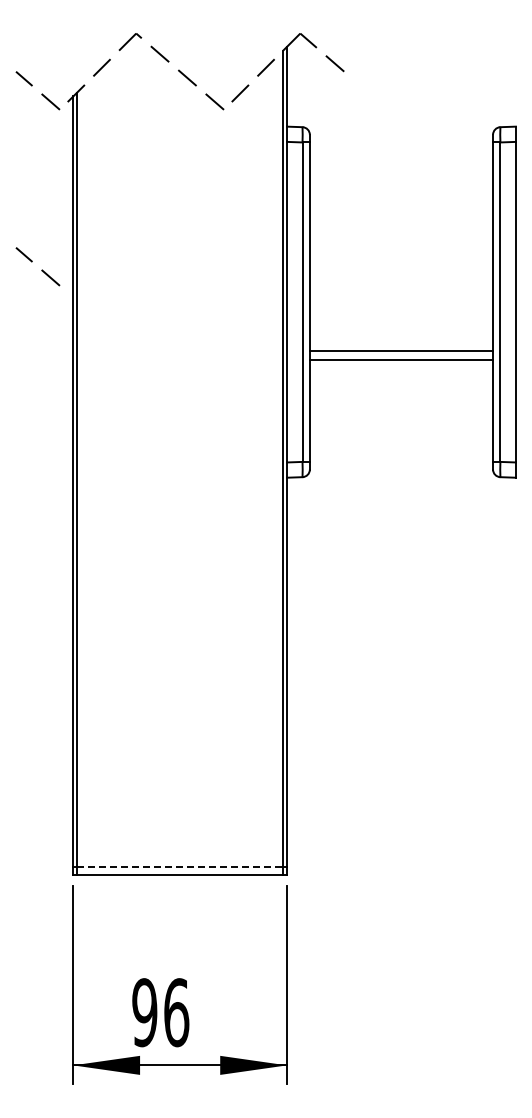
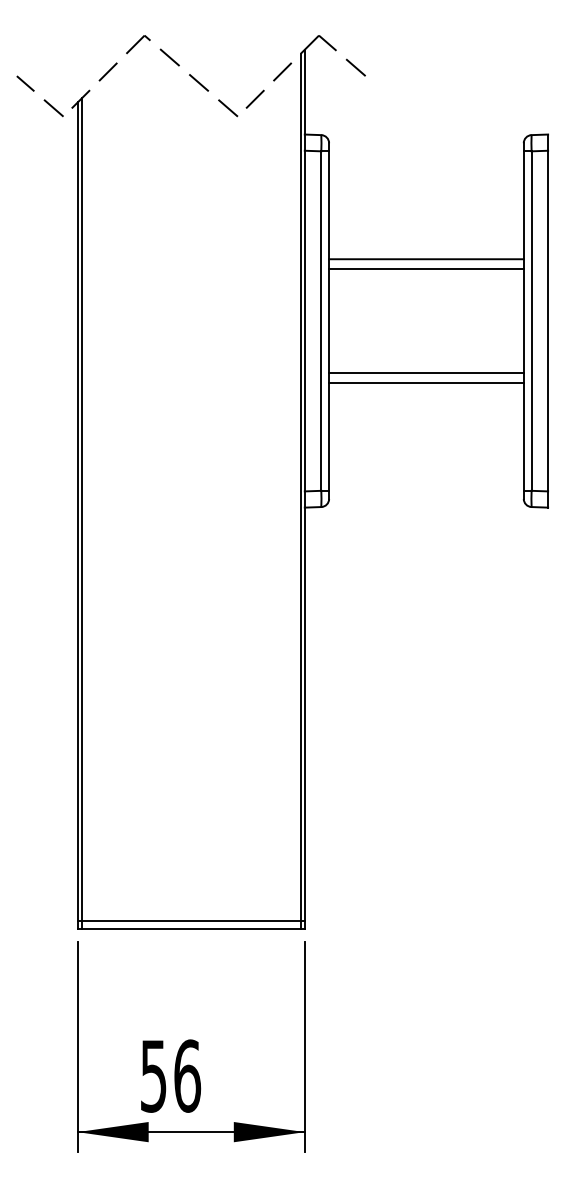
line: (401, 243) -> (426, 258), added
line: (401, 253) -> (426, 269), added
line: (41, 270) -> (43, 287), removed
line: (180, 866) -> (191, 920), dashed -> solid
text: (144, 1012) -> (153, 1075), 96 -> 56

